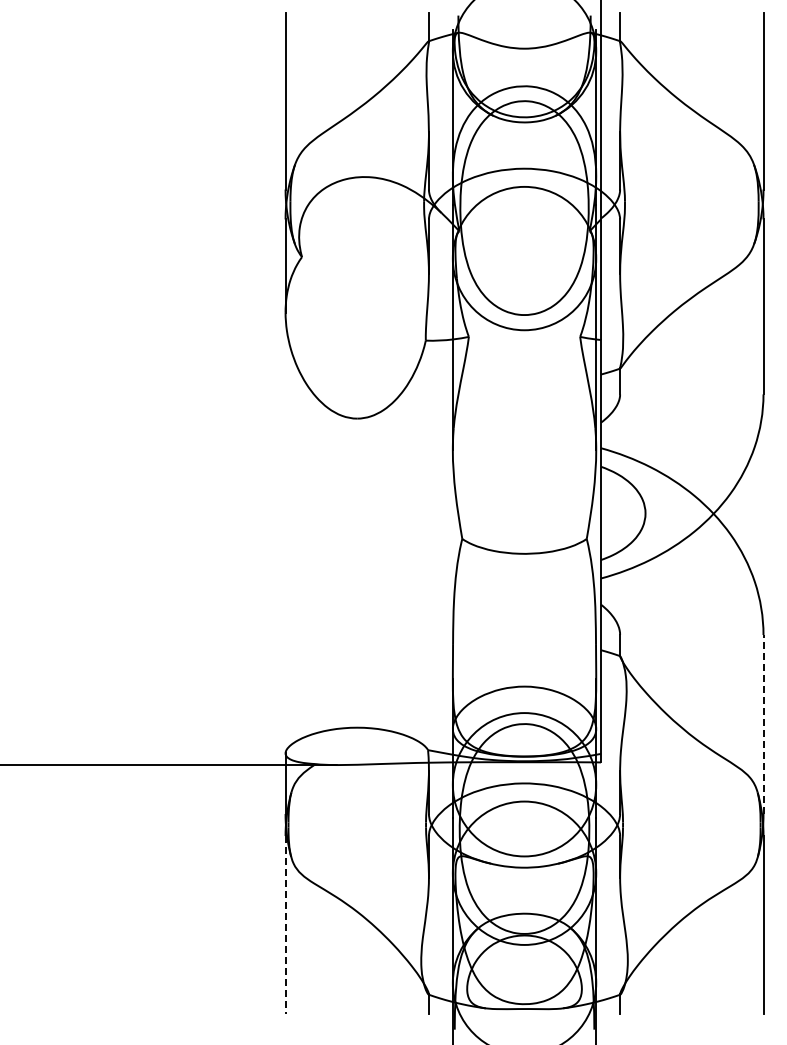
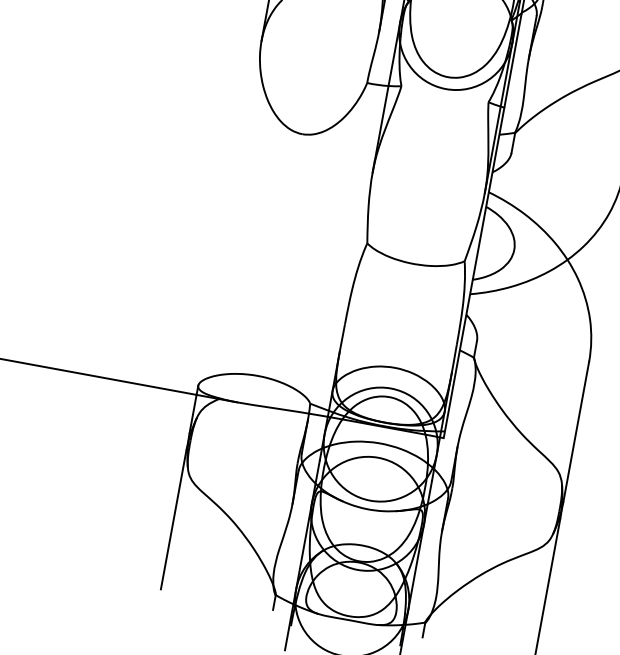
line: (763, 723) -> (576, 431), dashed -> solid
line: (285, 924) -> (173, 519), dashed -> solid

